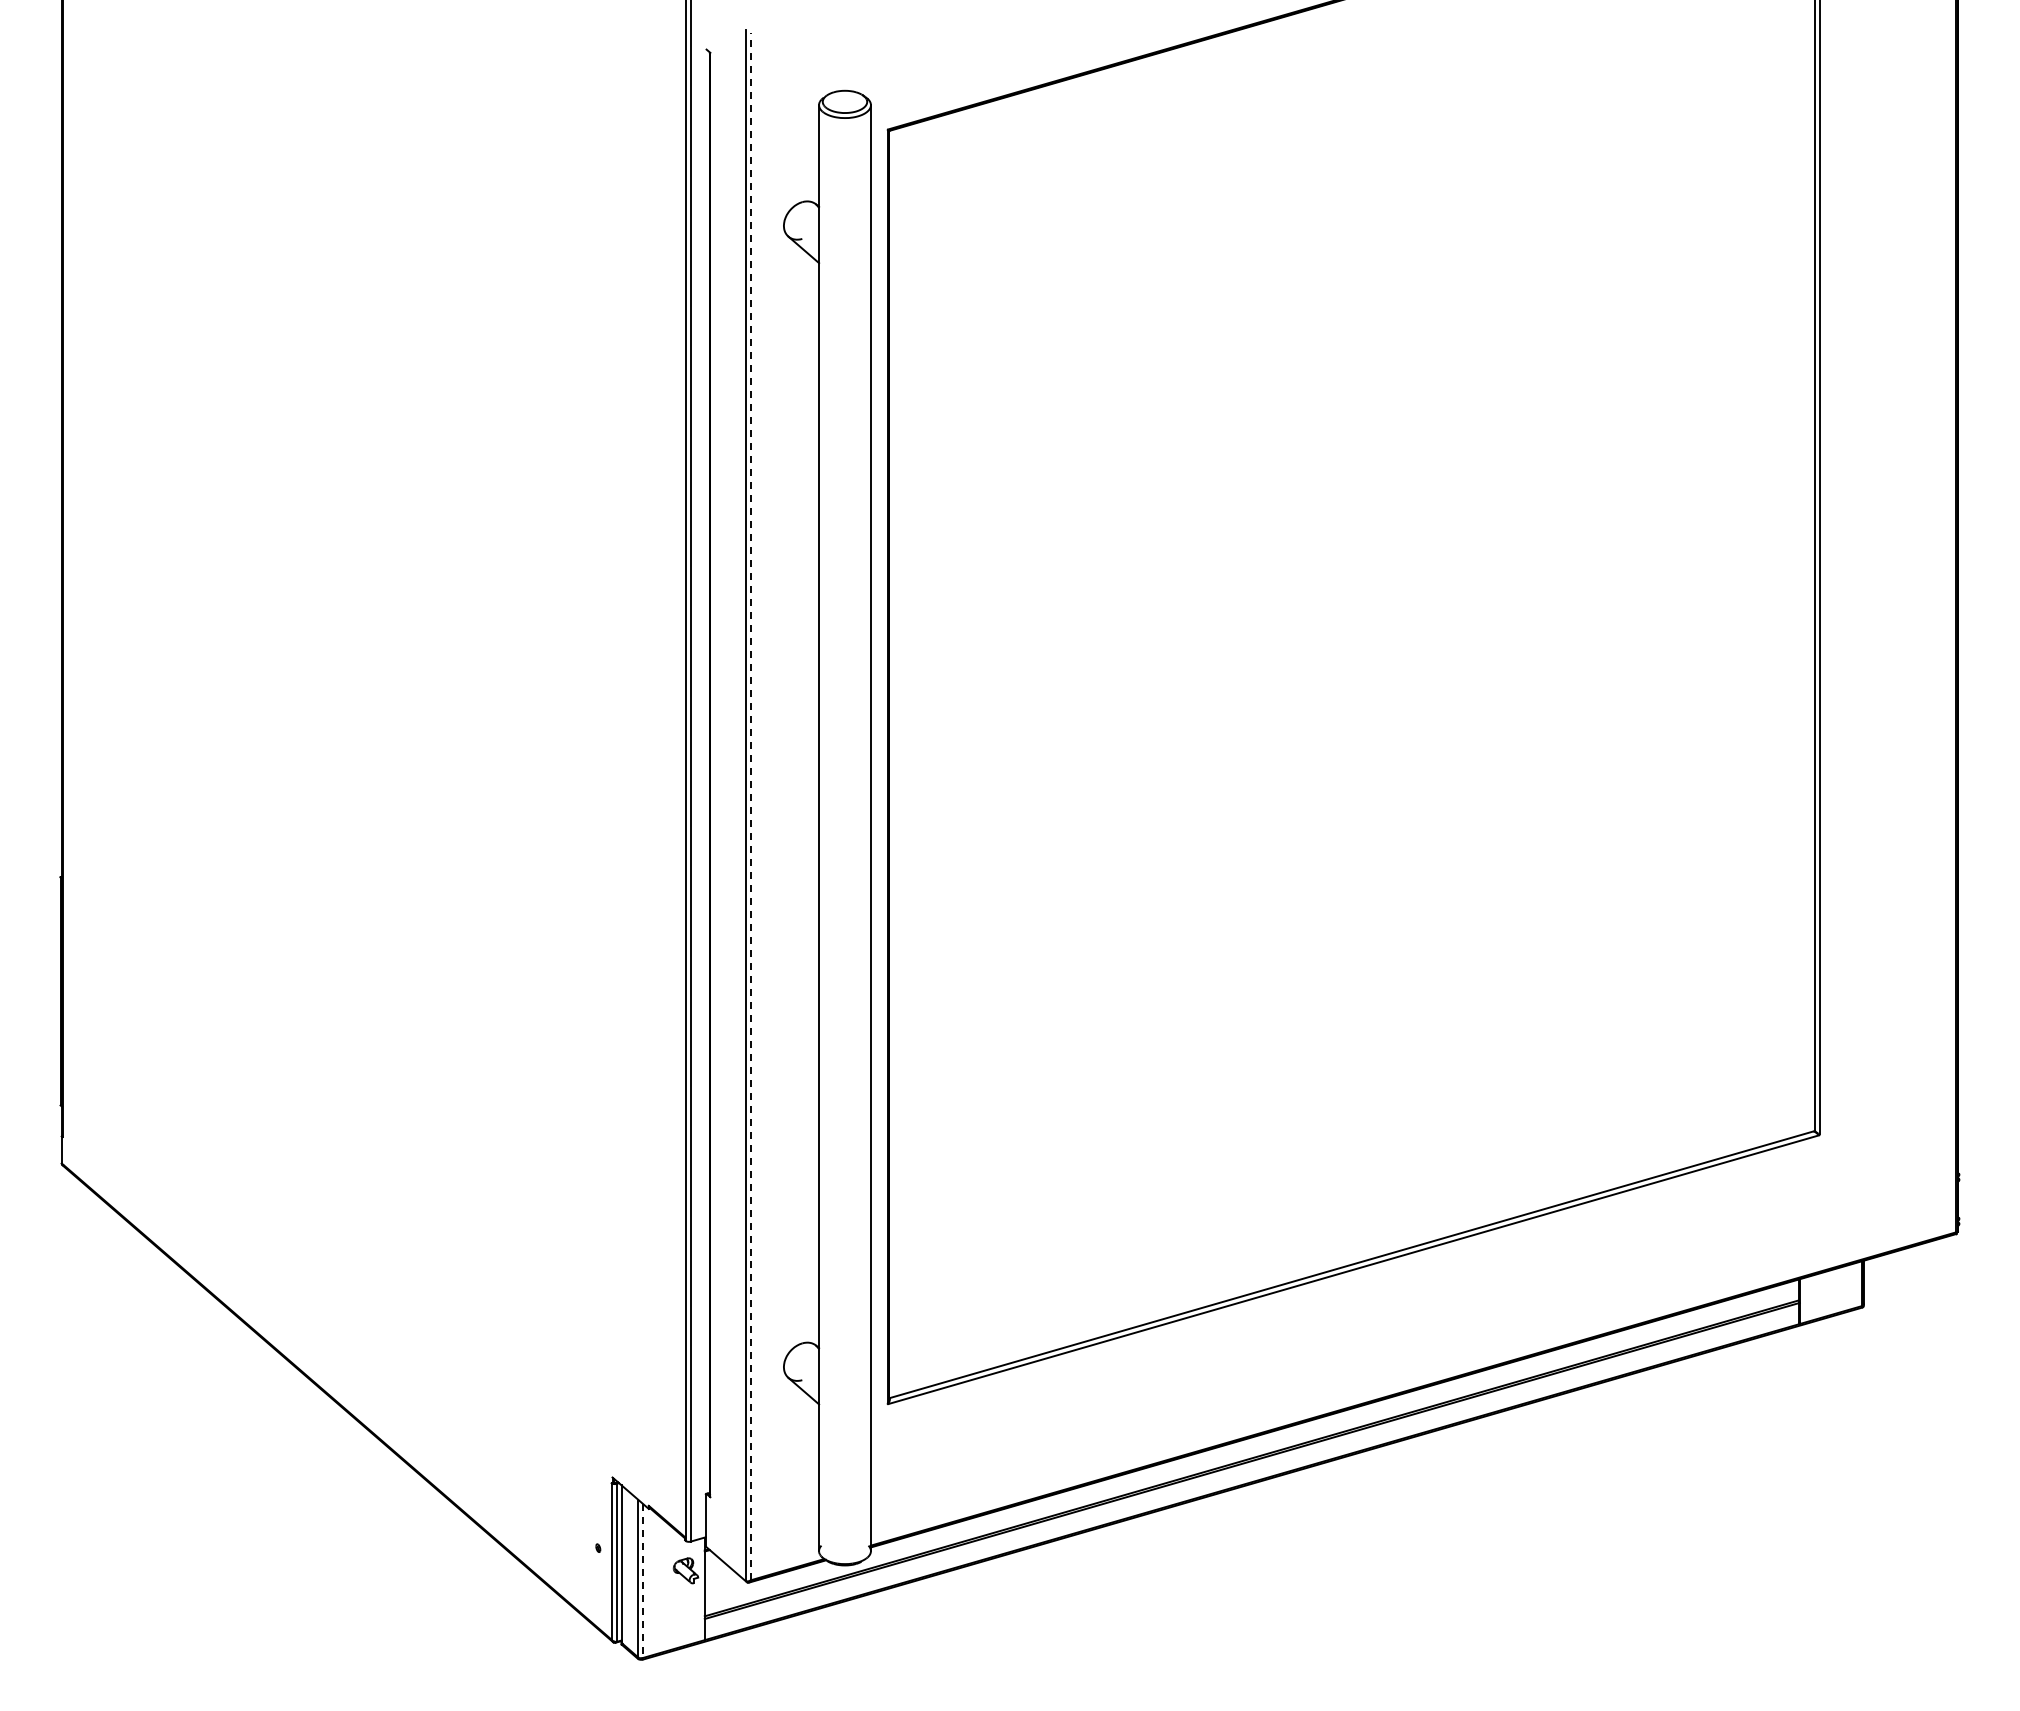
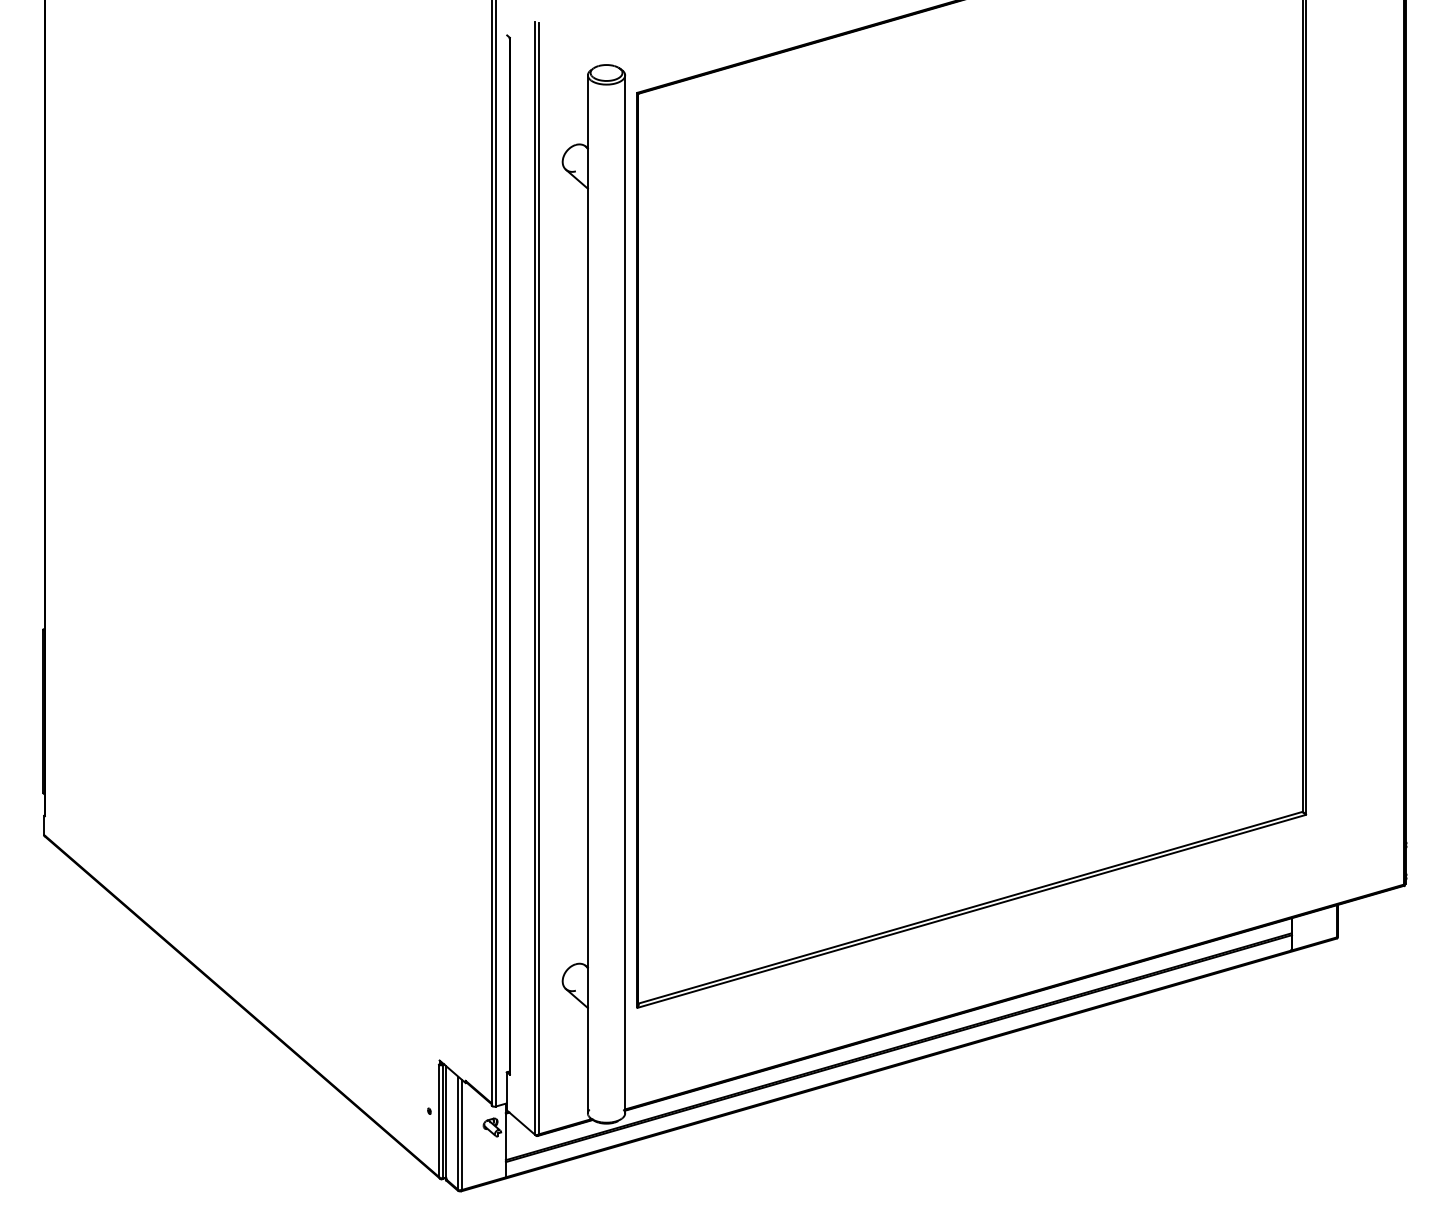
line: (750, 806) -> (538, 578), dashed -> solid
line: (643, 1580) -> (461, 1134), dashed -> solid

